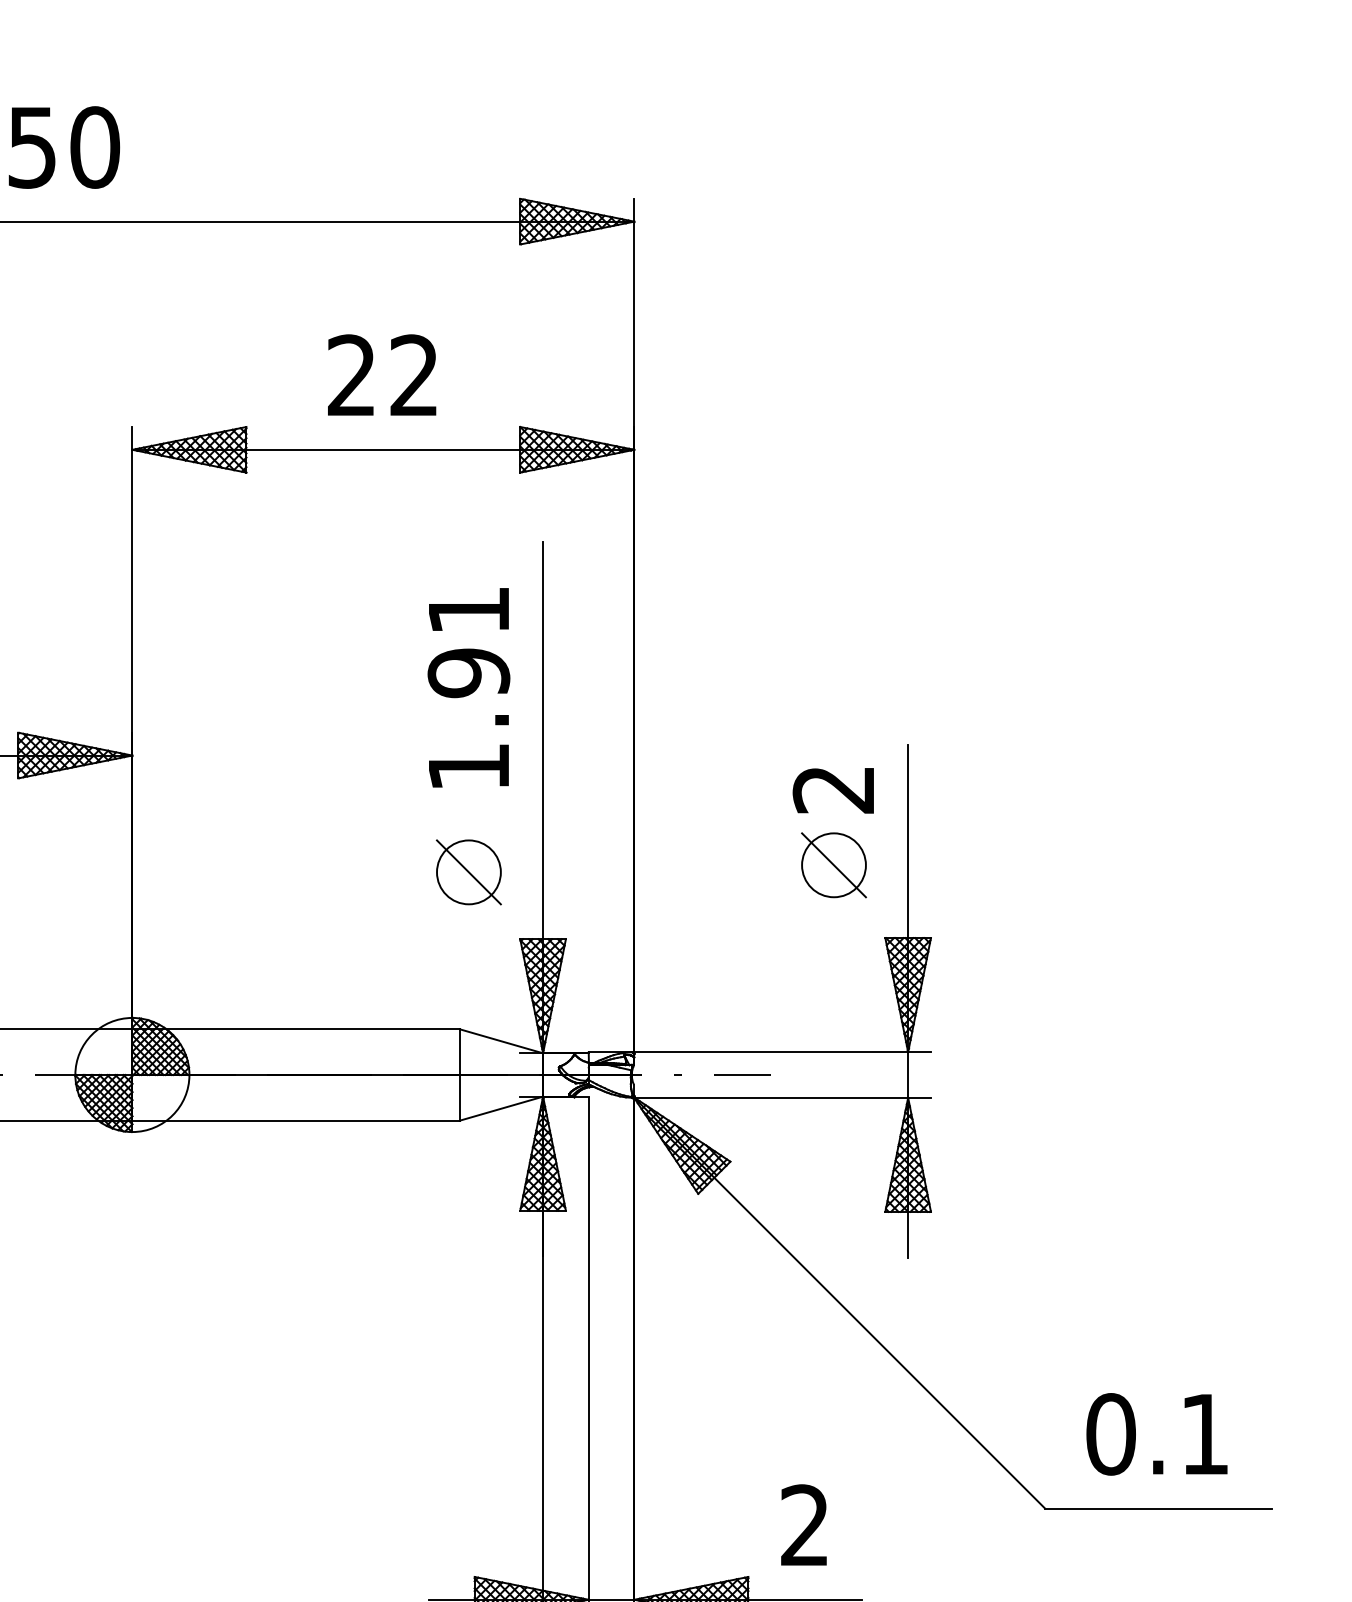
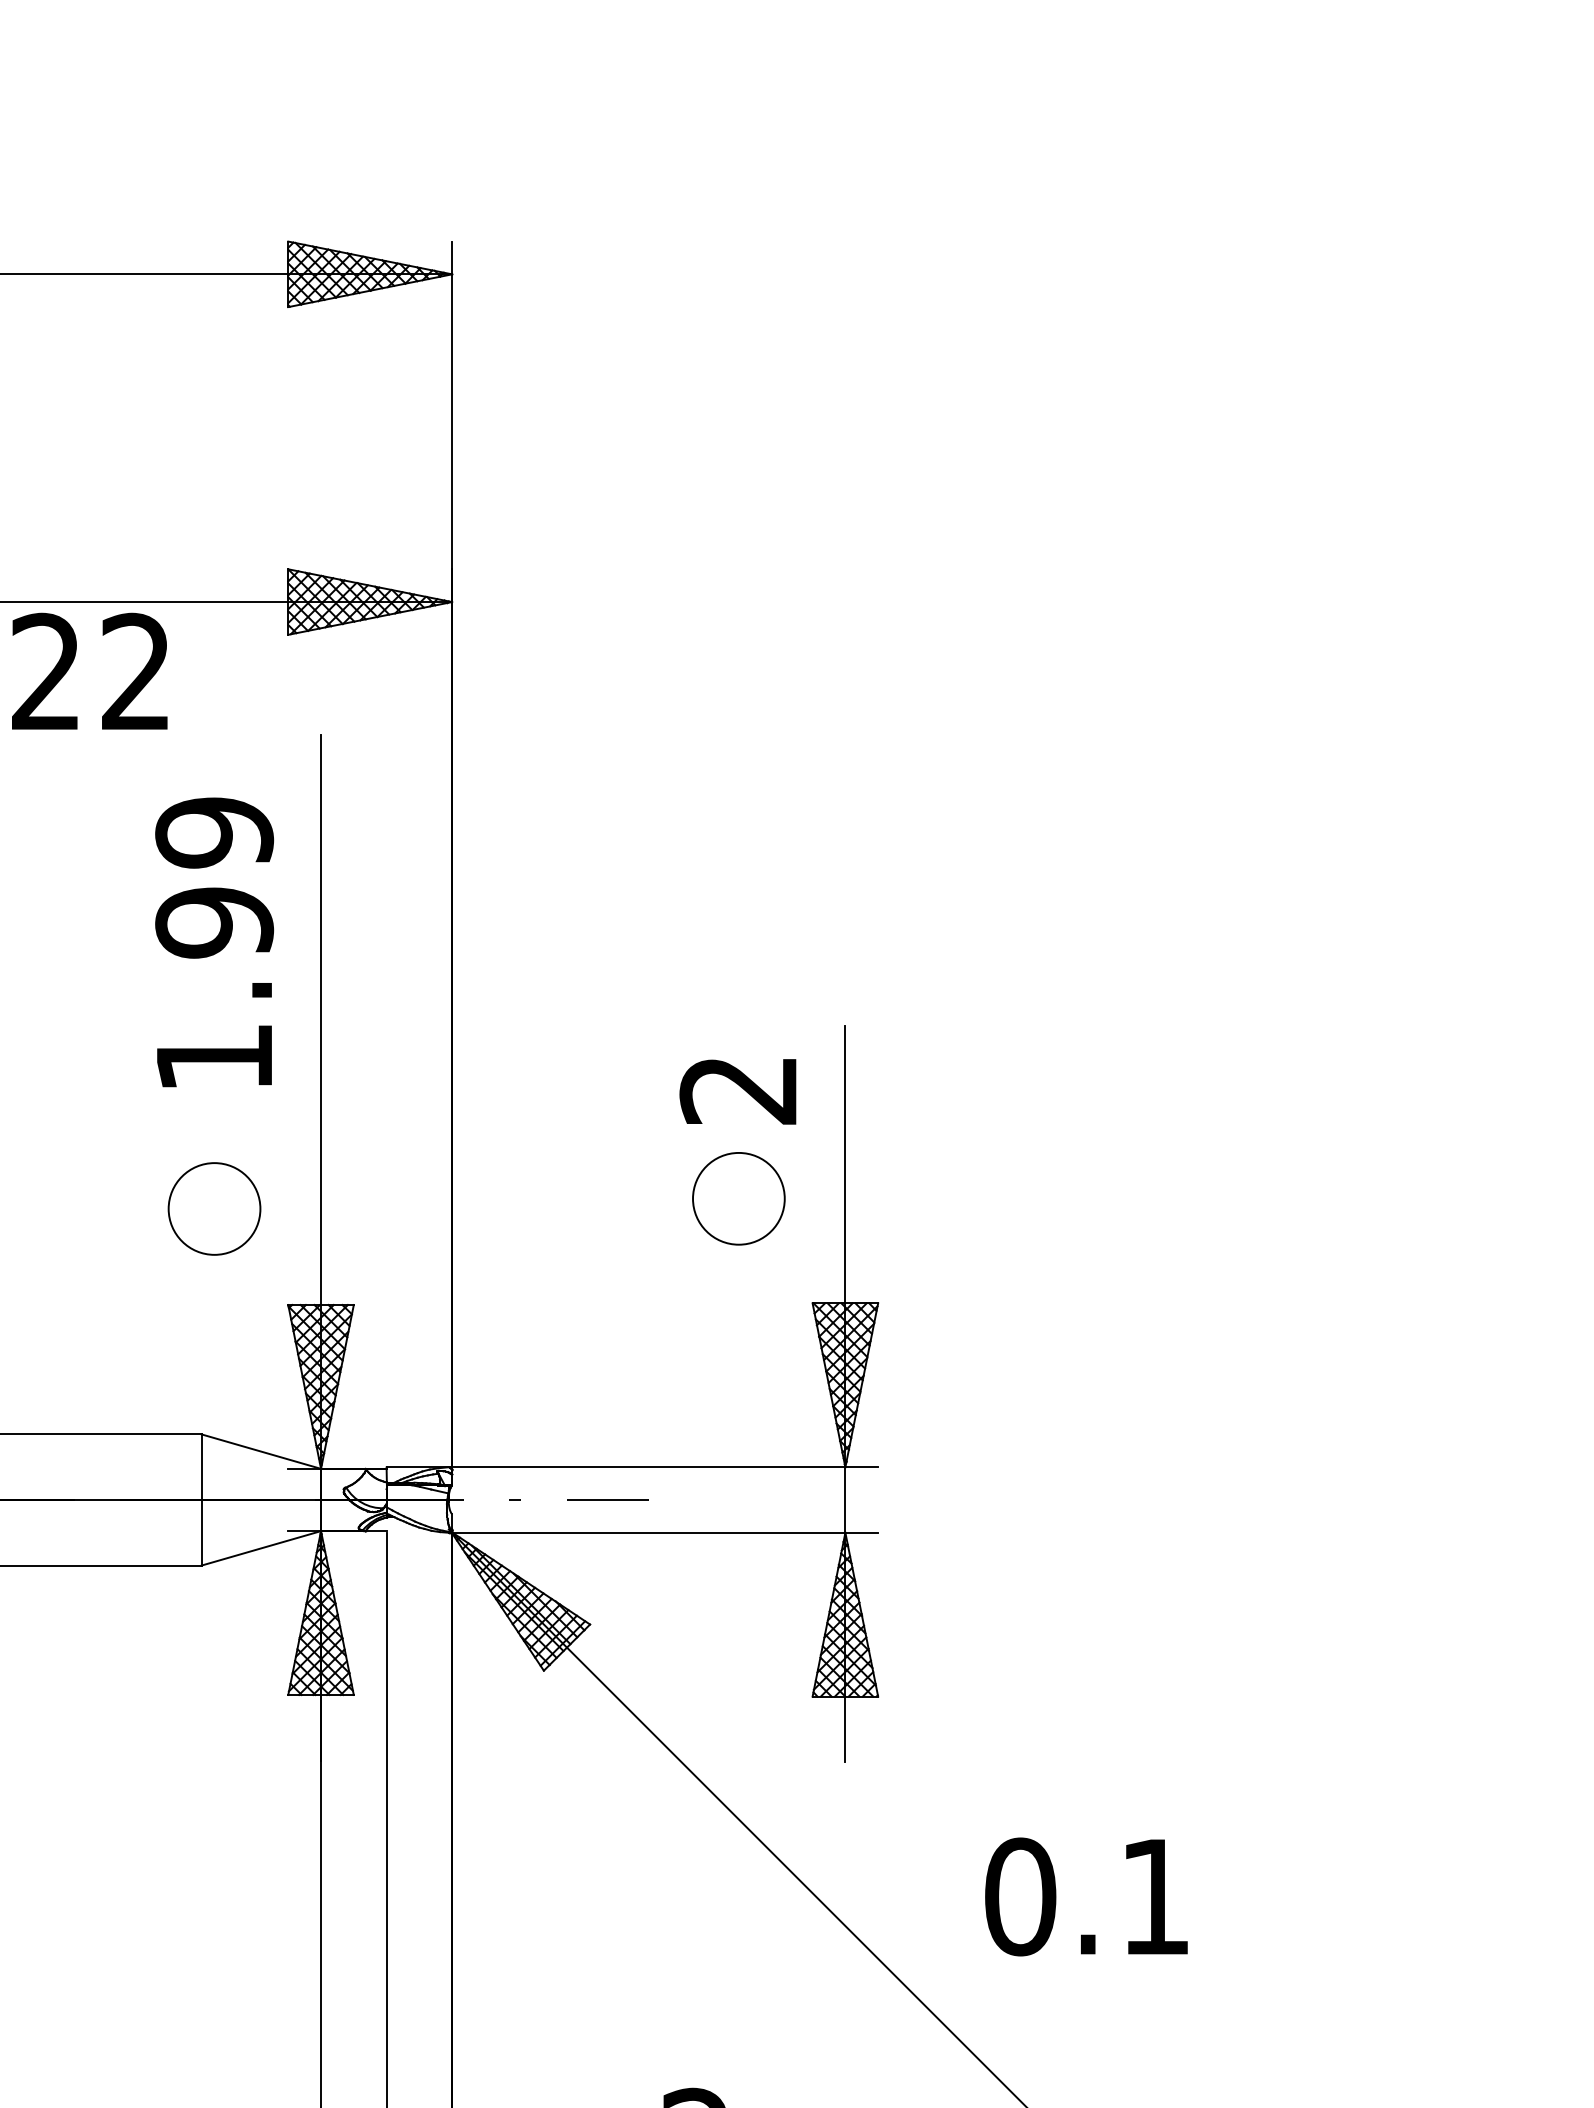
text: (382, 374) -> (90, 670), moved
text: (468, 610) -> (213, 832), 1.91 -> 1.99
line: (833, 865) -> (738, 1199), removed
line: (468, 872) -> (213, 1209), removed
text: (1156, 1434) -> (1085, 1897), moved

